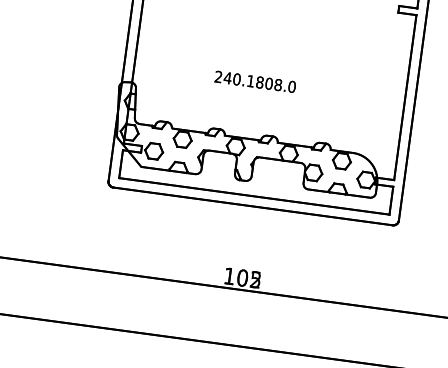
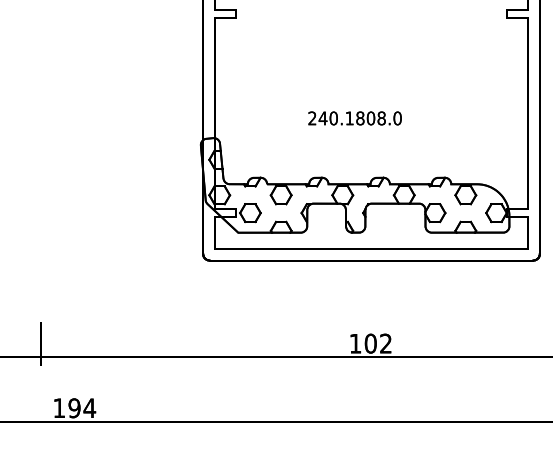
text: (255, 279) -> (385, 343), 105 -> 102

